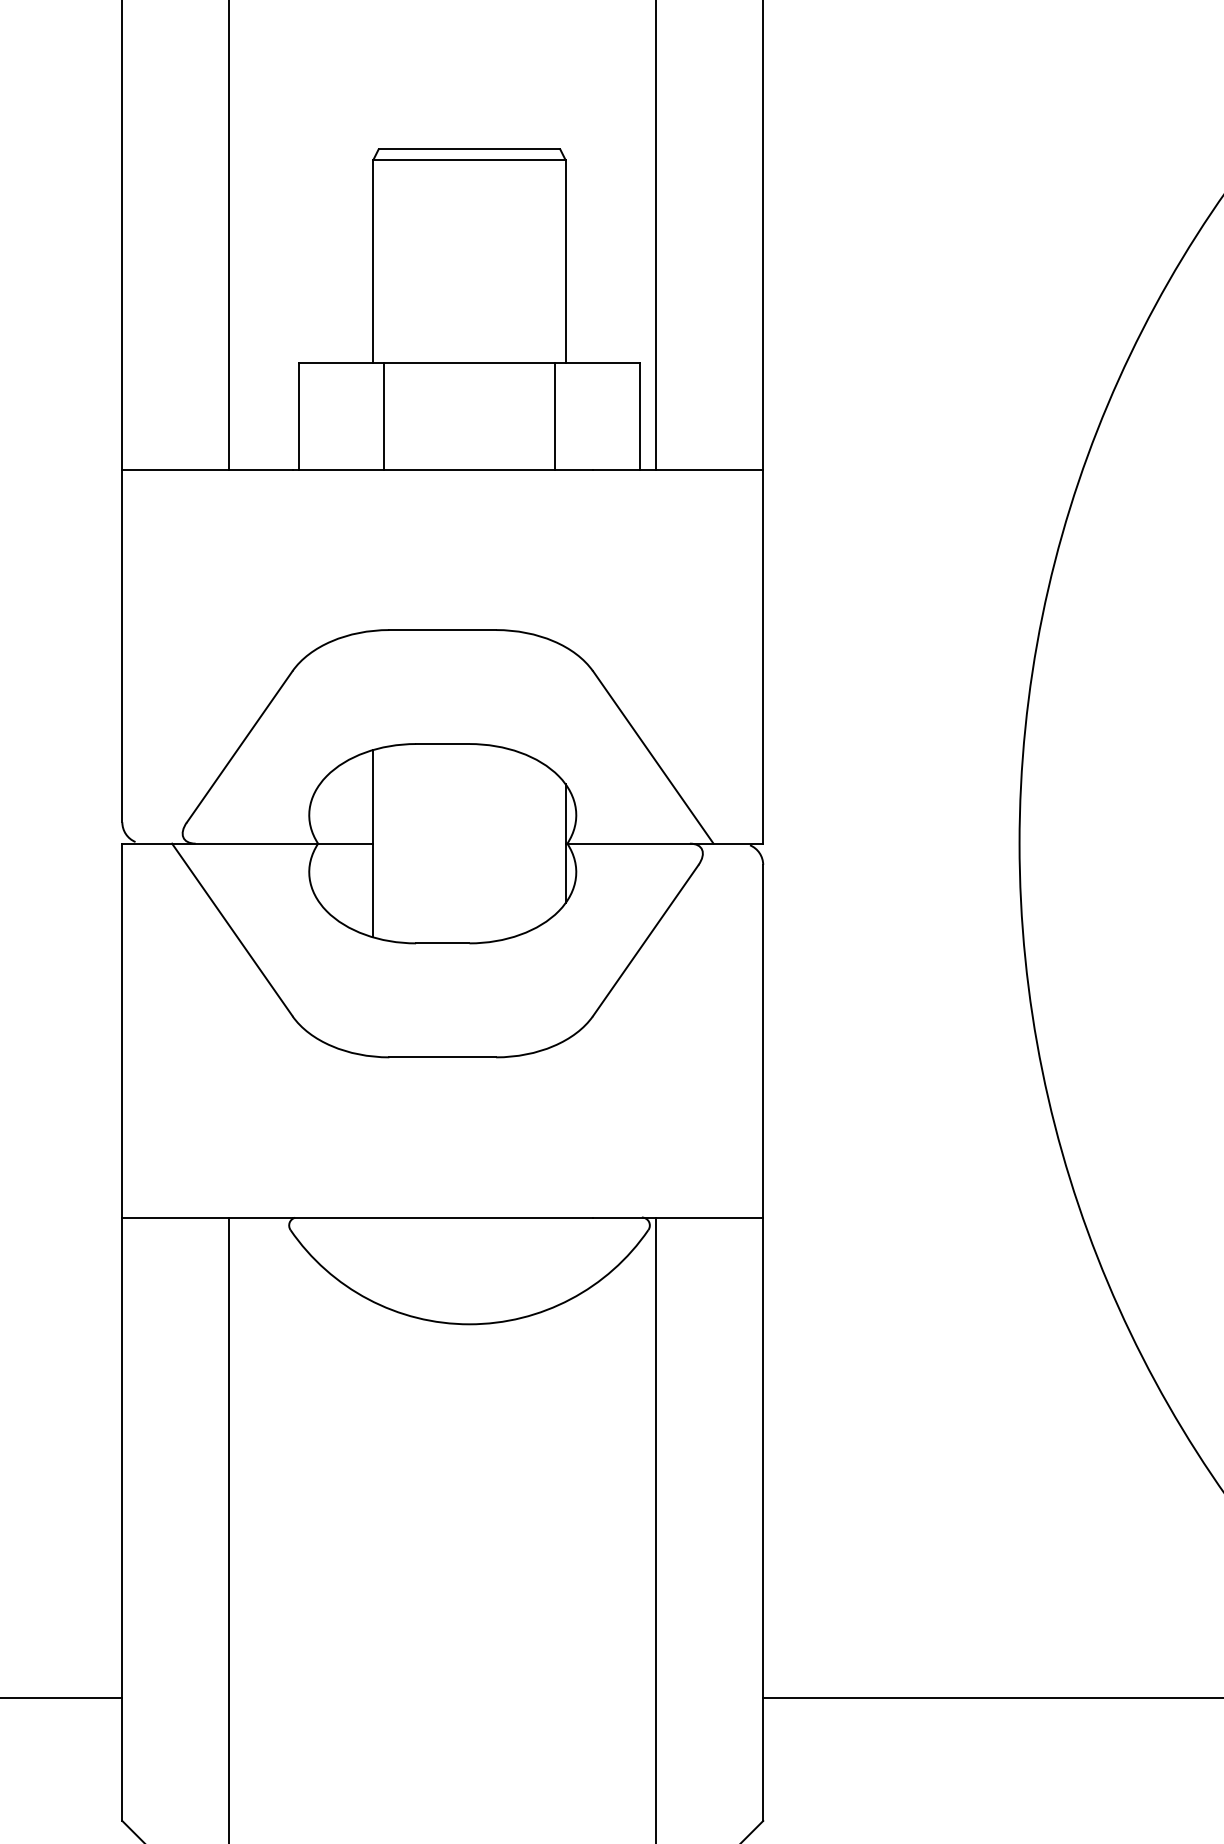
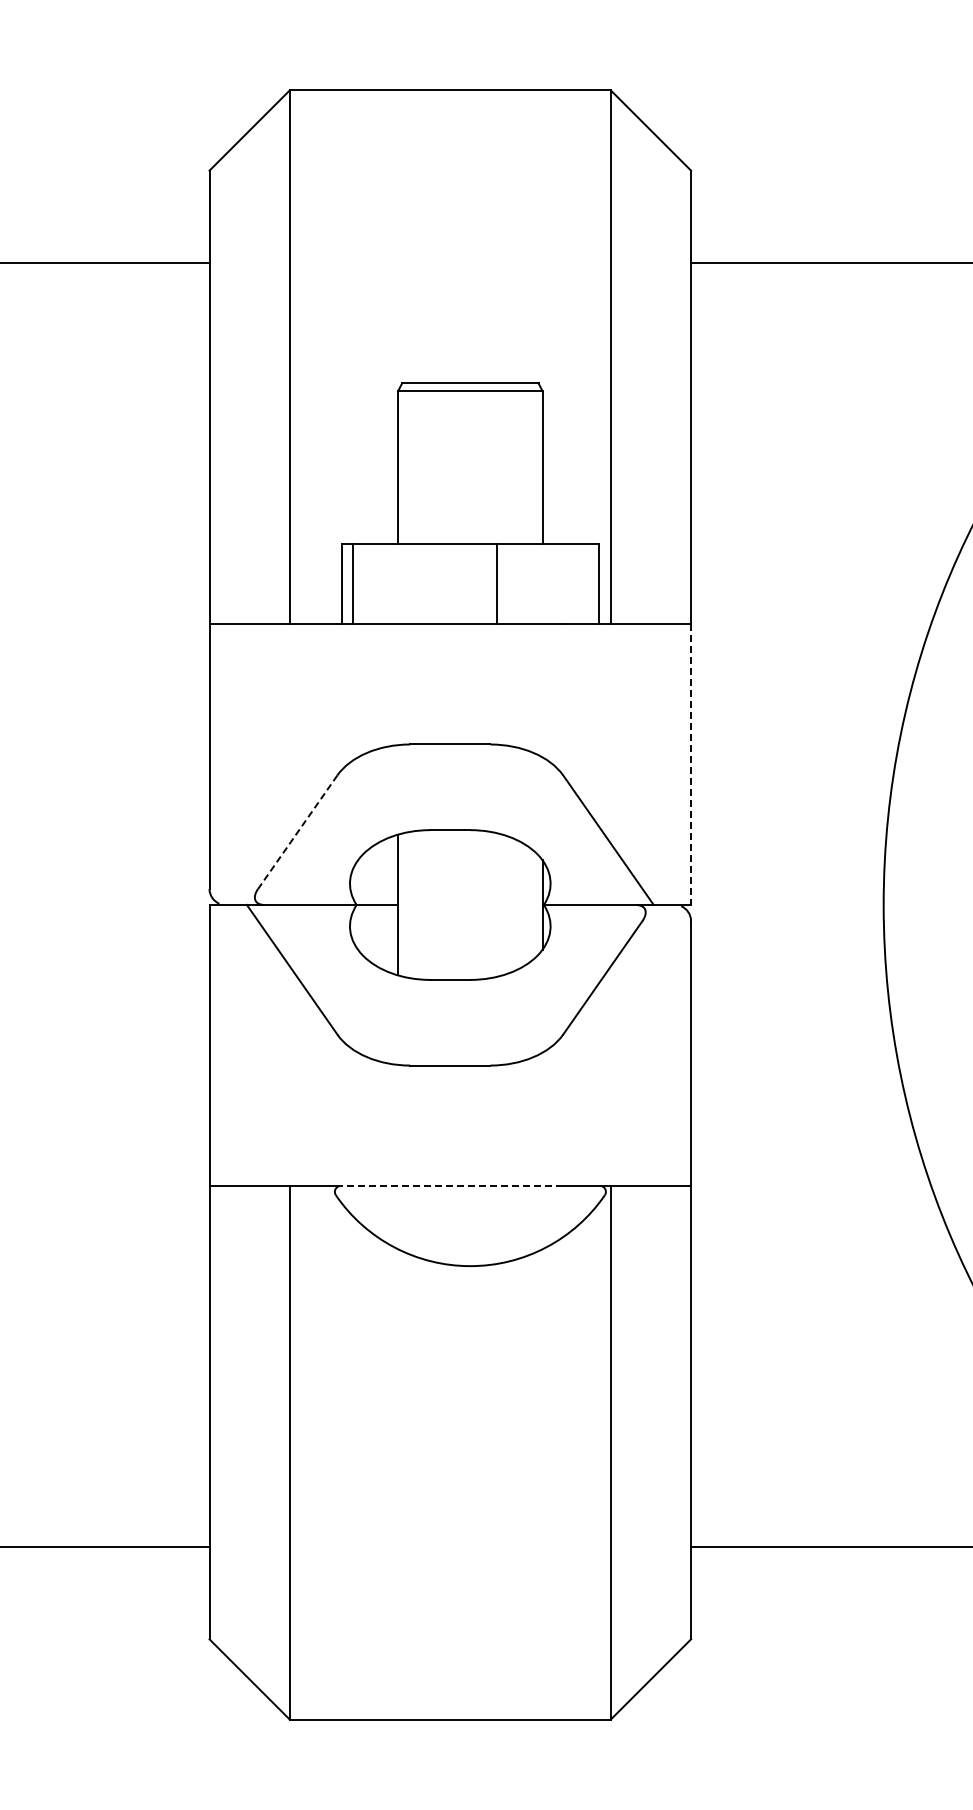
line: (384, 415) -> (353, 583), moved
line: (554, 415) -> (496, 583), moved
line: (763, 658) -> (691, 765), solid -> dashed
line: (239, 747) -> (297, 832), solid -> dashed
line: (443, 1216) -> (450, 1185), solid -> dashed

